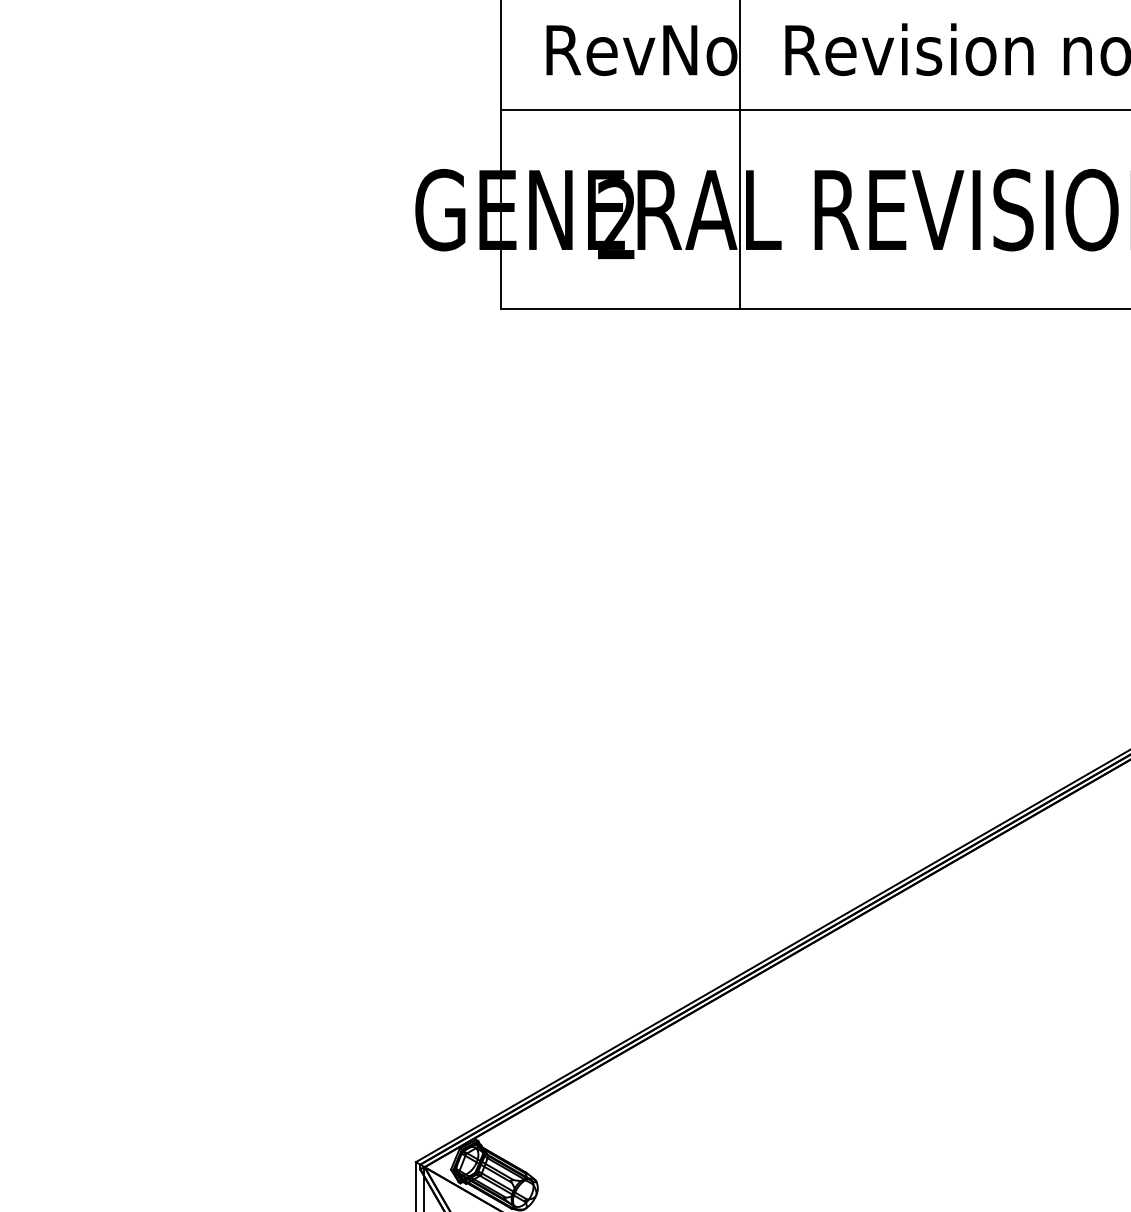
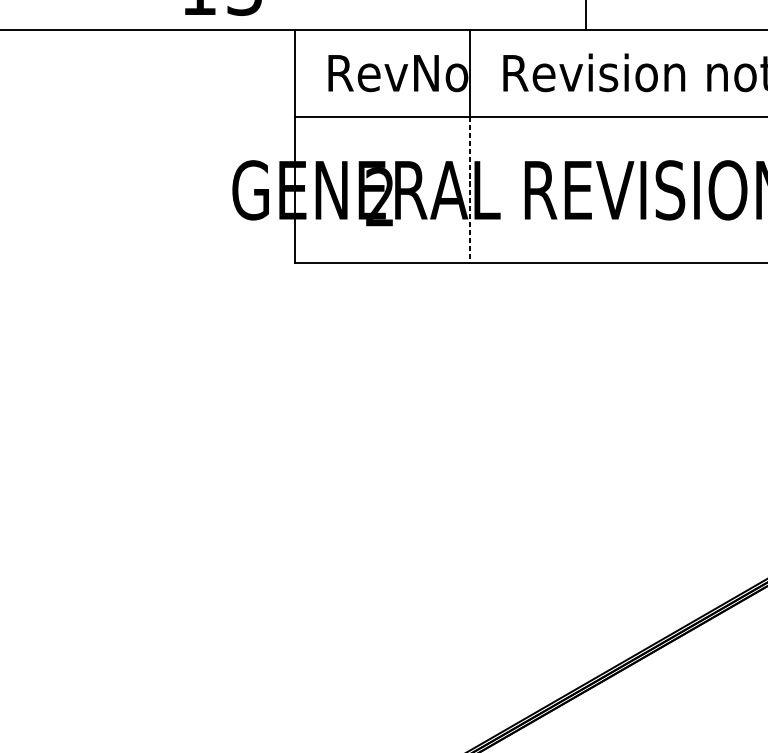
line: (739, 209) -> (469, 189), solid -> dashed

